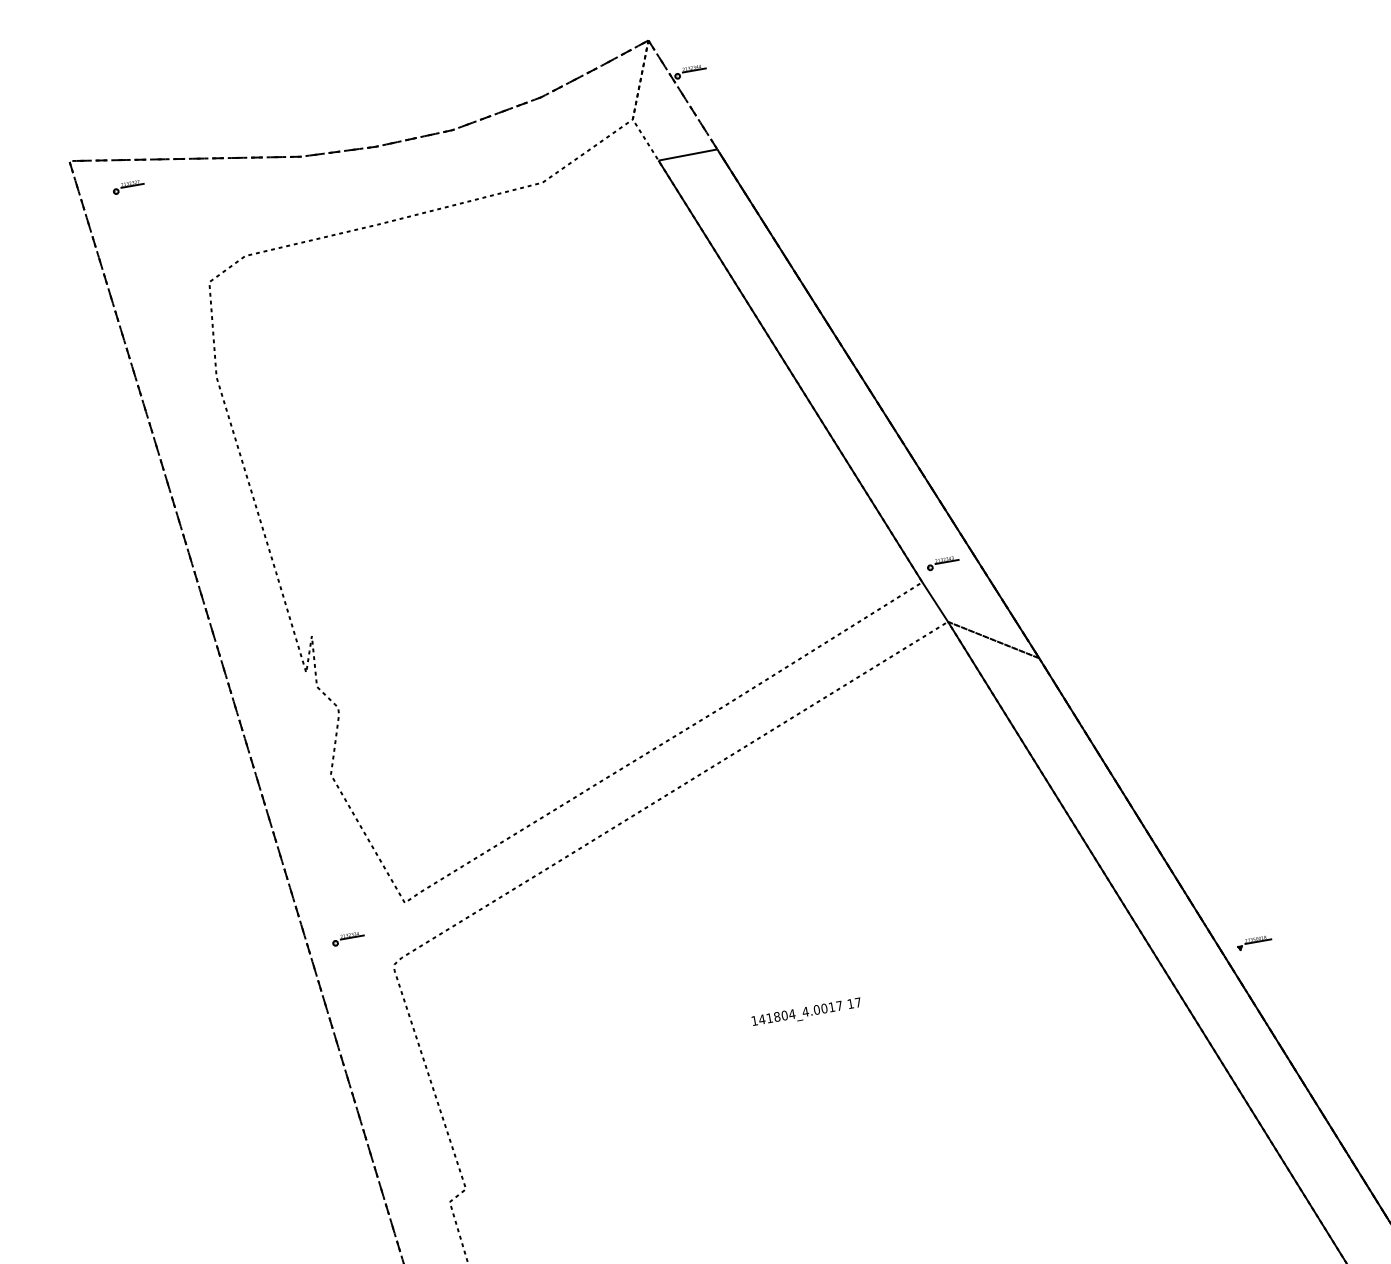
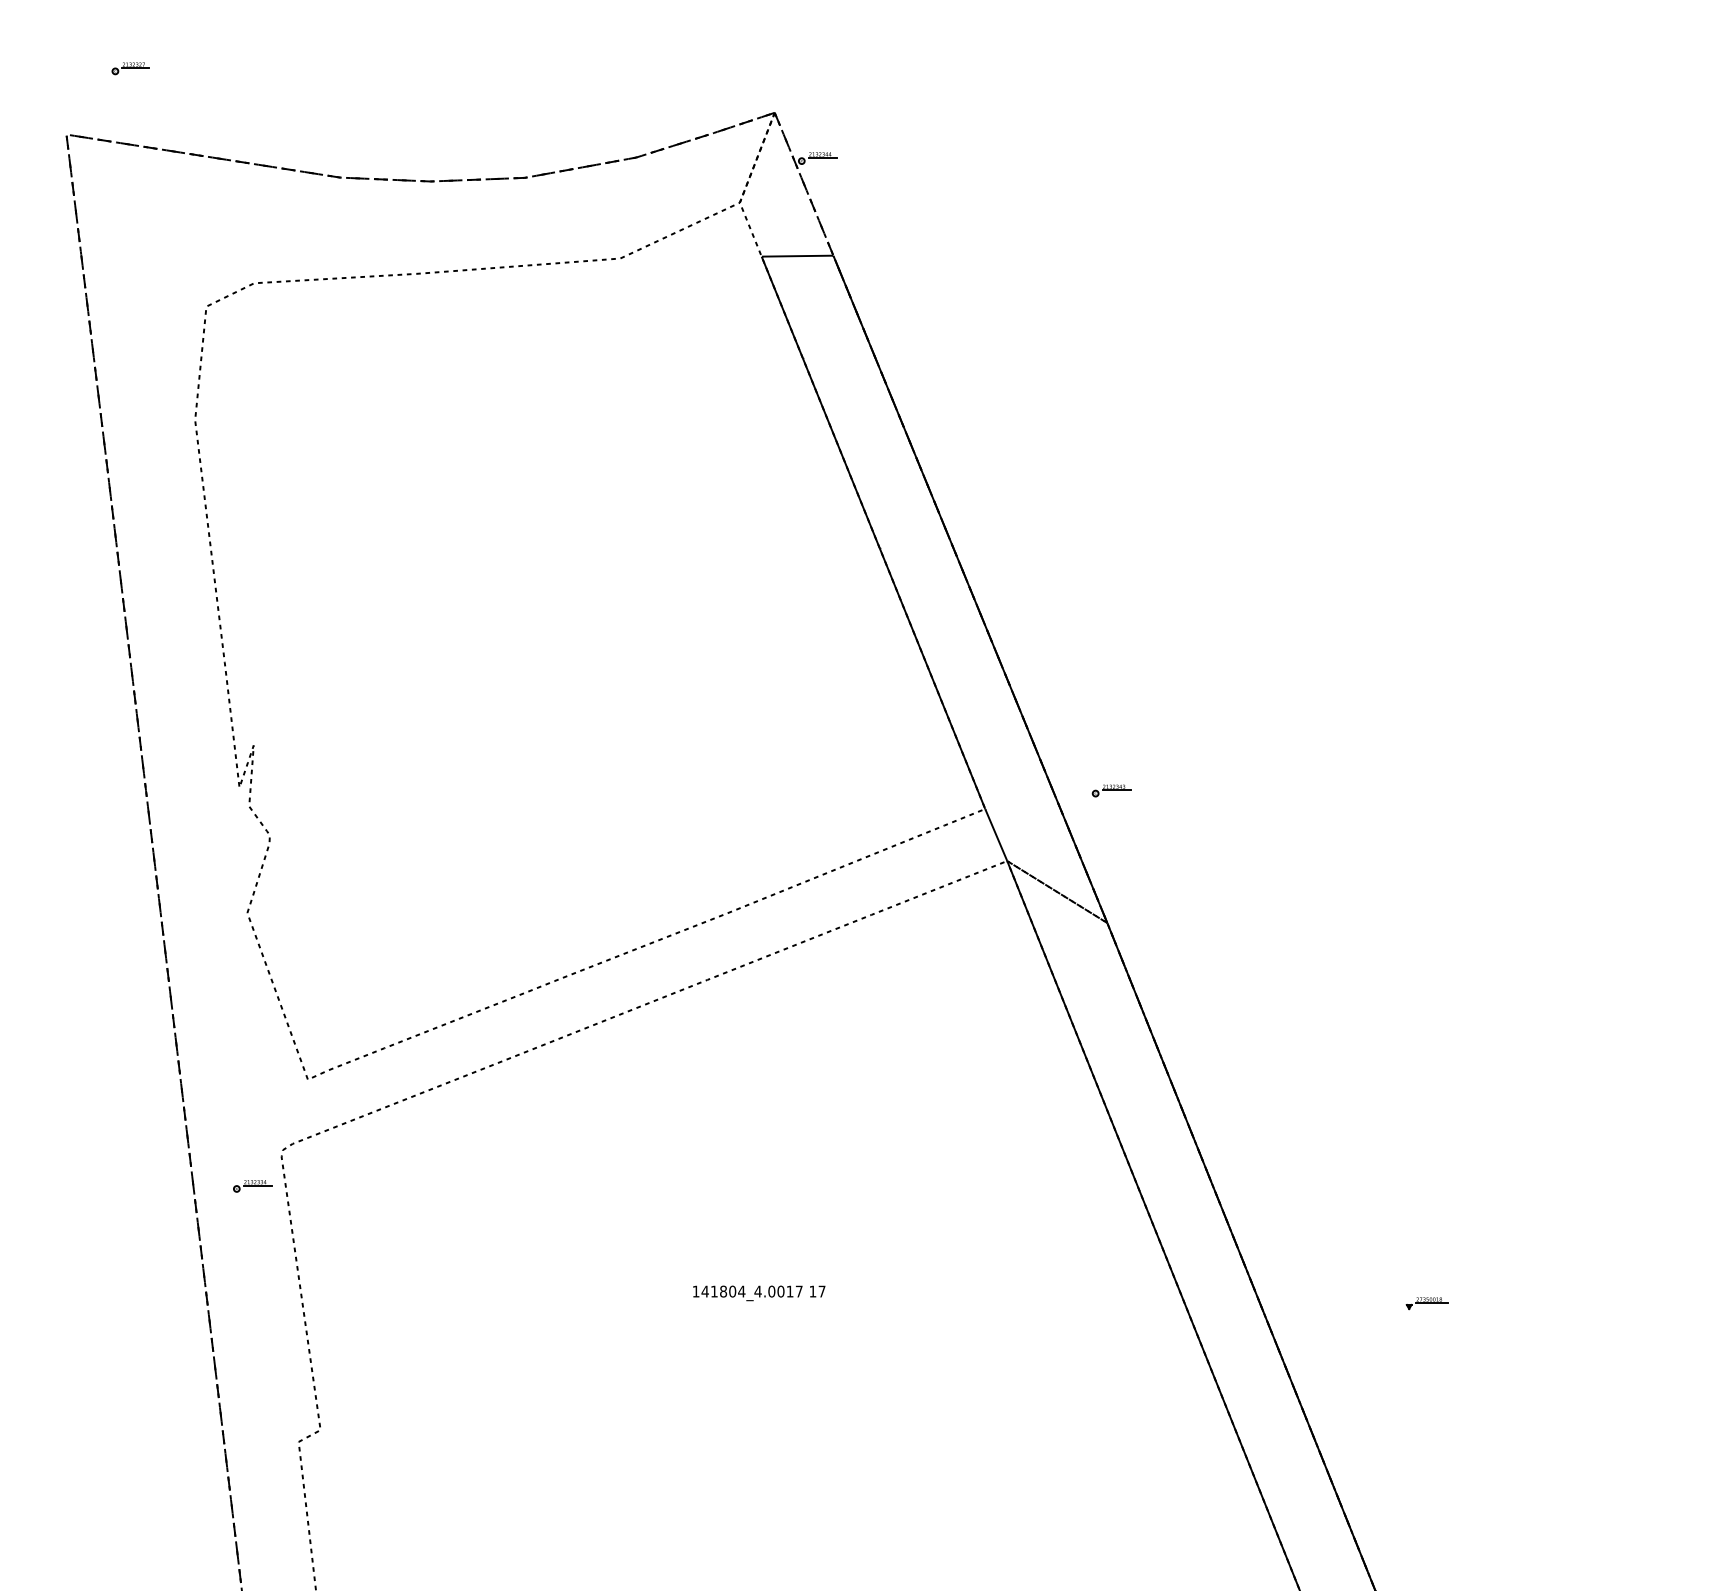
part: (128, 187) -> (130, 68), moved
part: (942, 562) -> (1111, 790), moved
part: (348, 939) -> (252, 1186), moved
part: (1254, 942) -> (1426, 1303), moved

